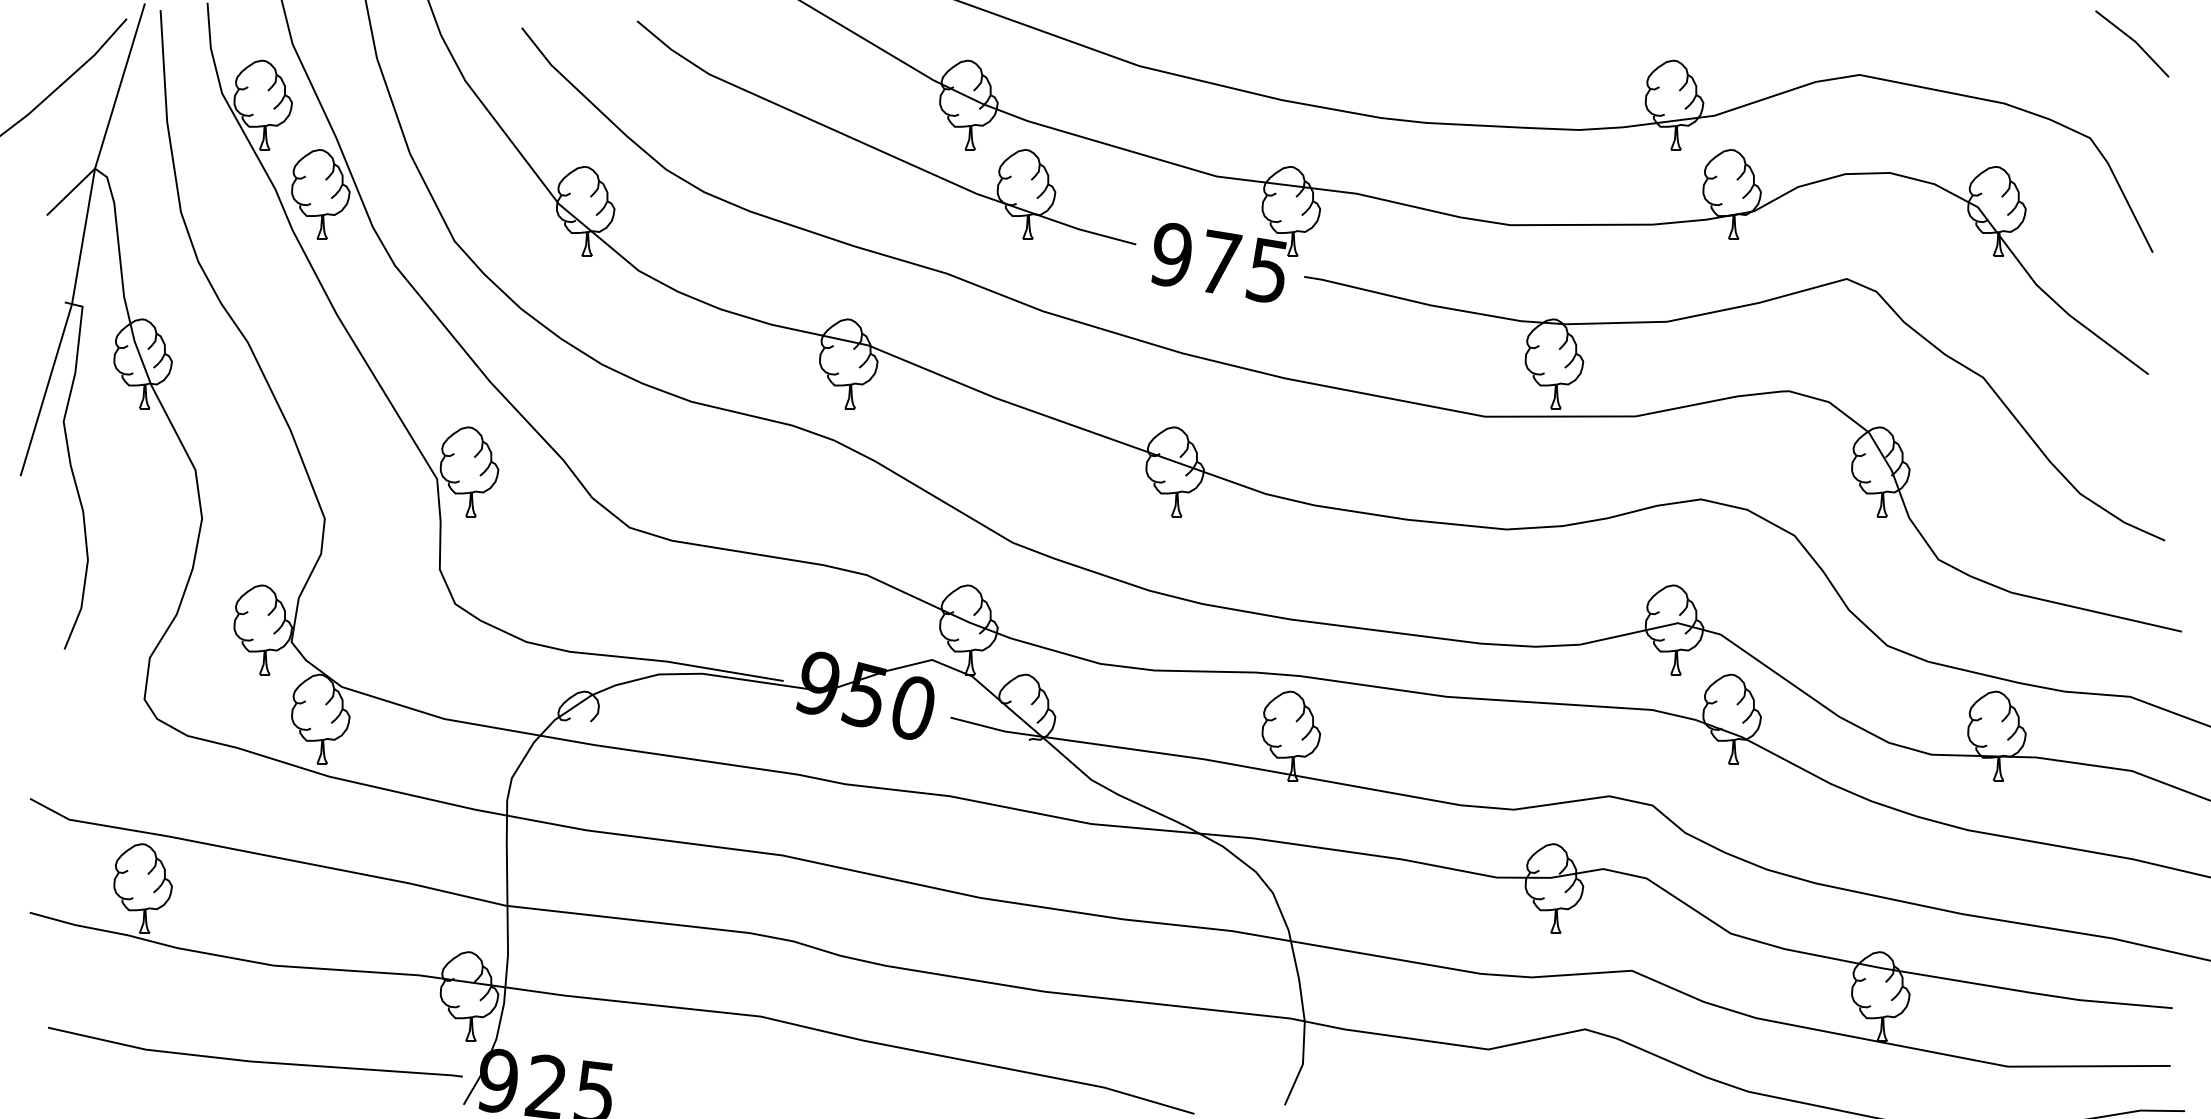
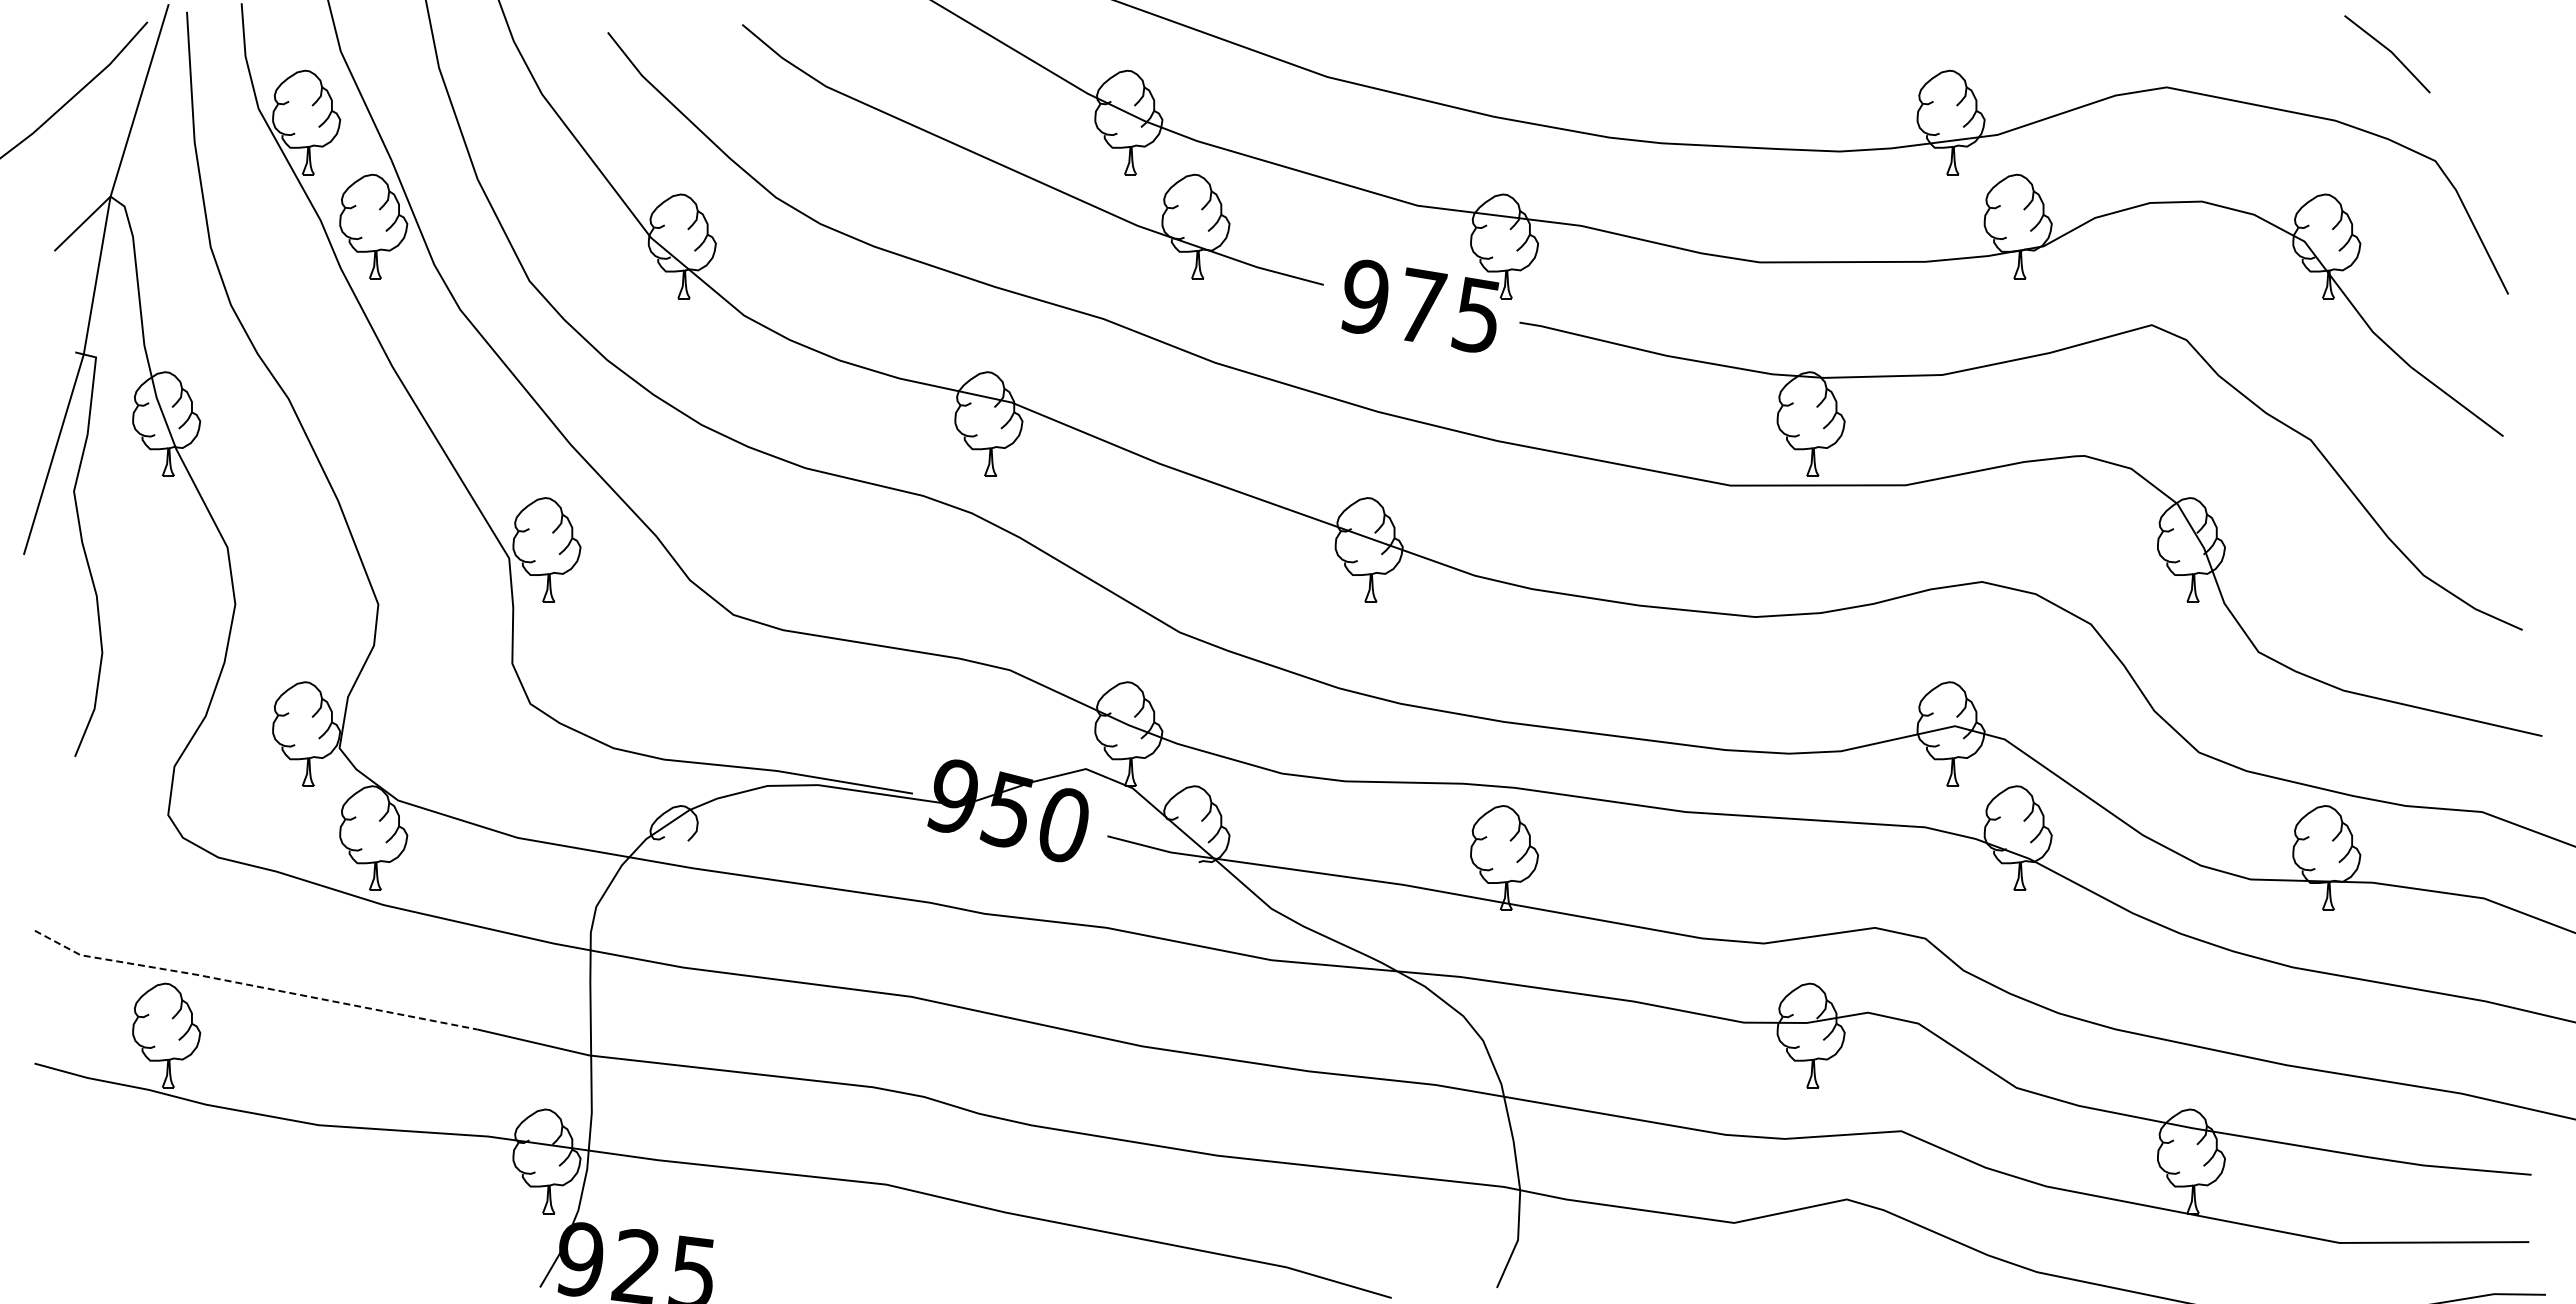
line: (2134, 41) -> (2389, 51), moved
line: (217, 845) -> (253, 985), solid -> dashed
line: (255, 1061) -> (297, 1236), removed

